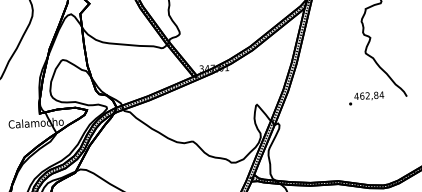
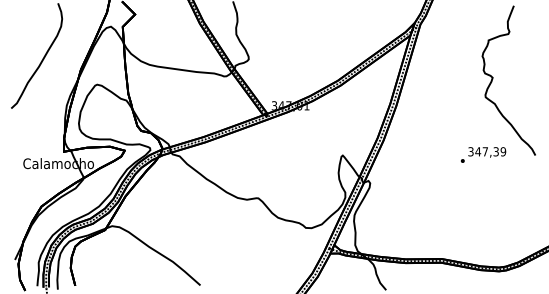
text: (369, 95) -> (487, 151), 462,84 -> 347,39

